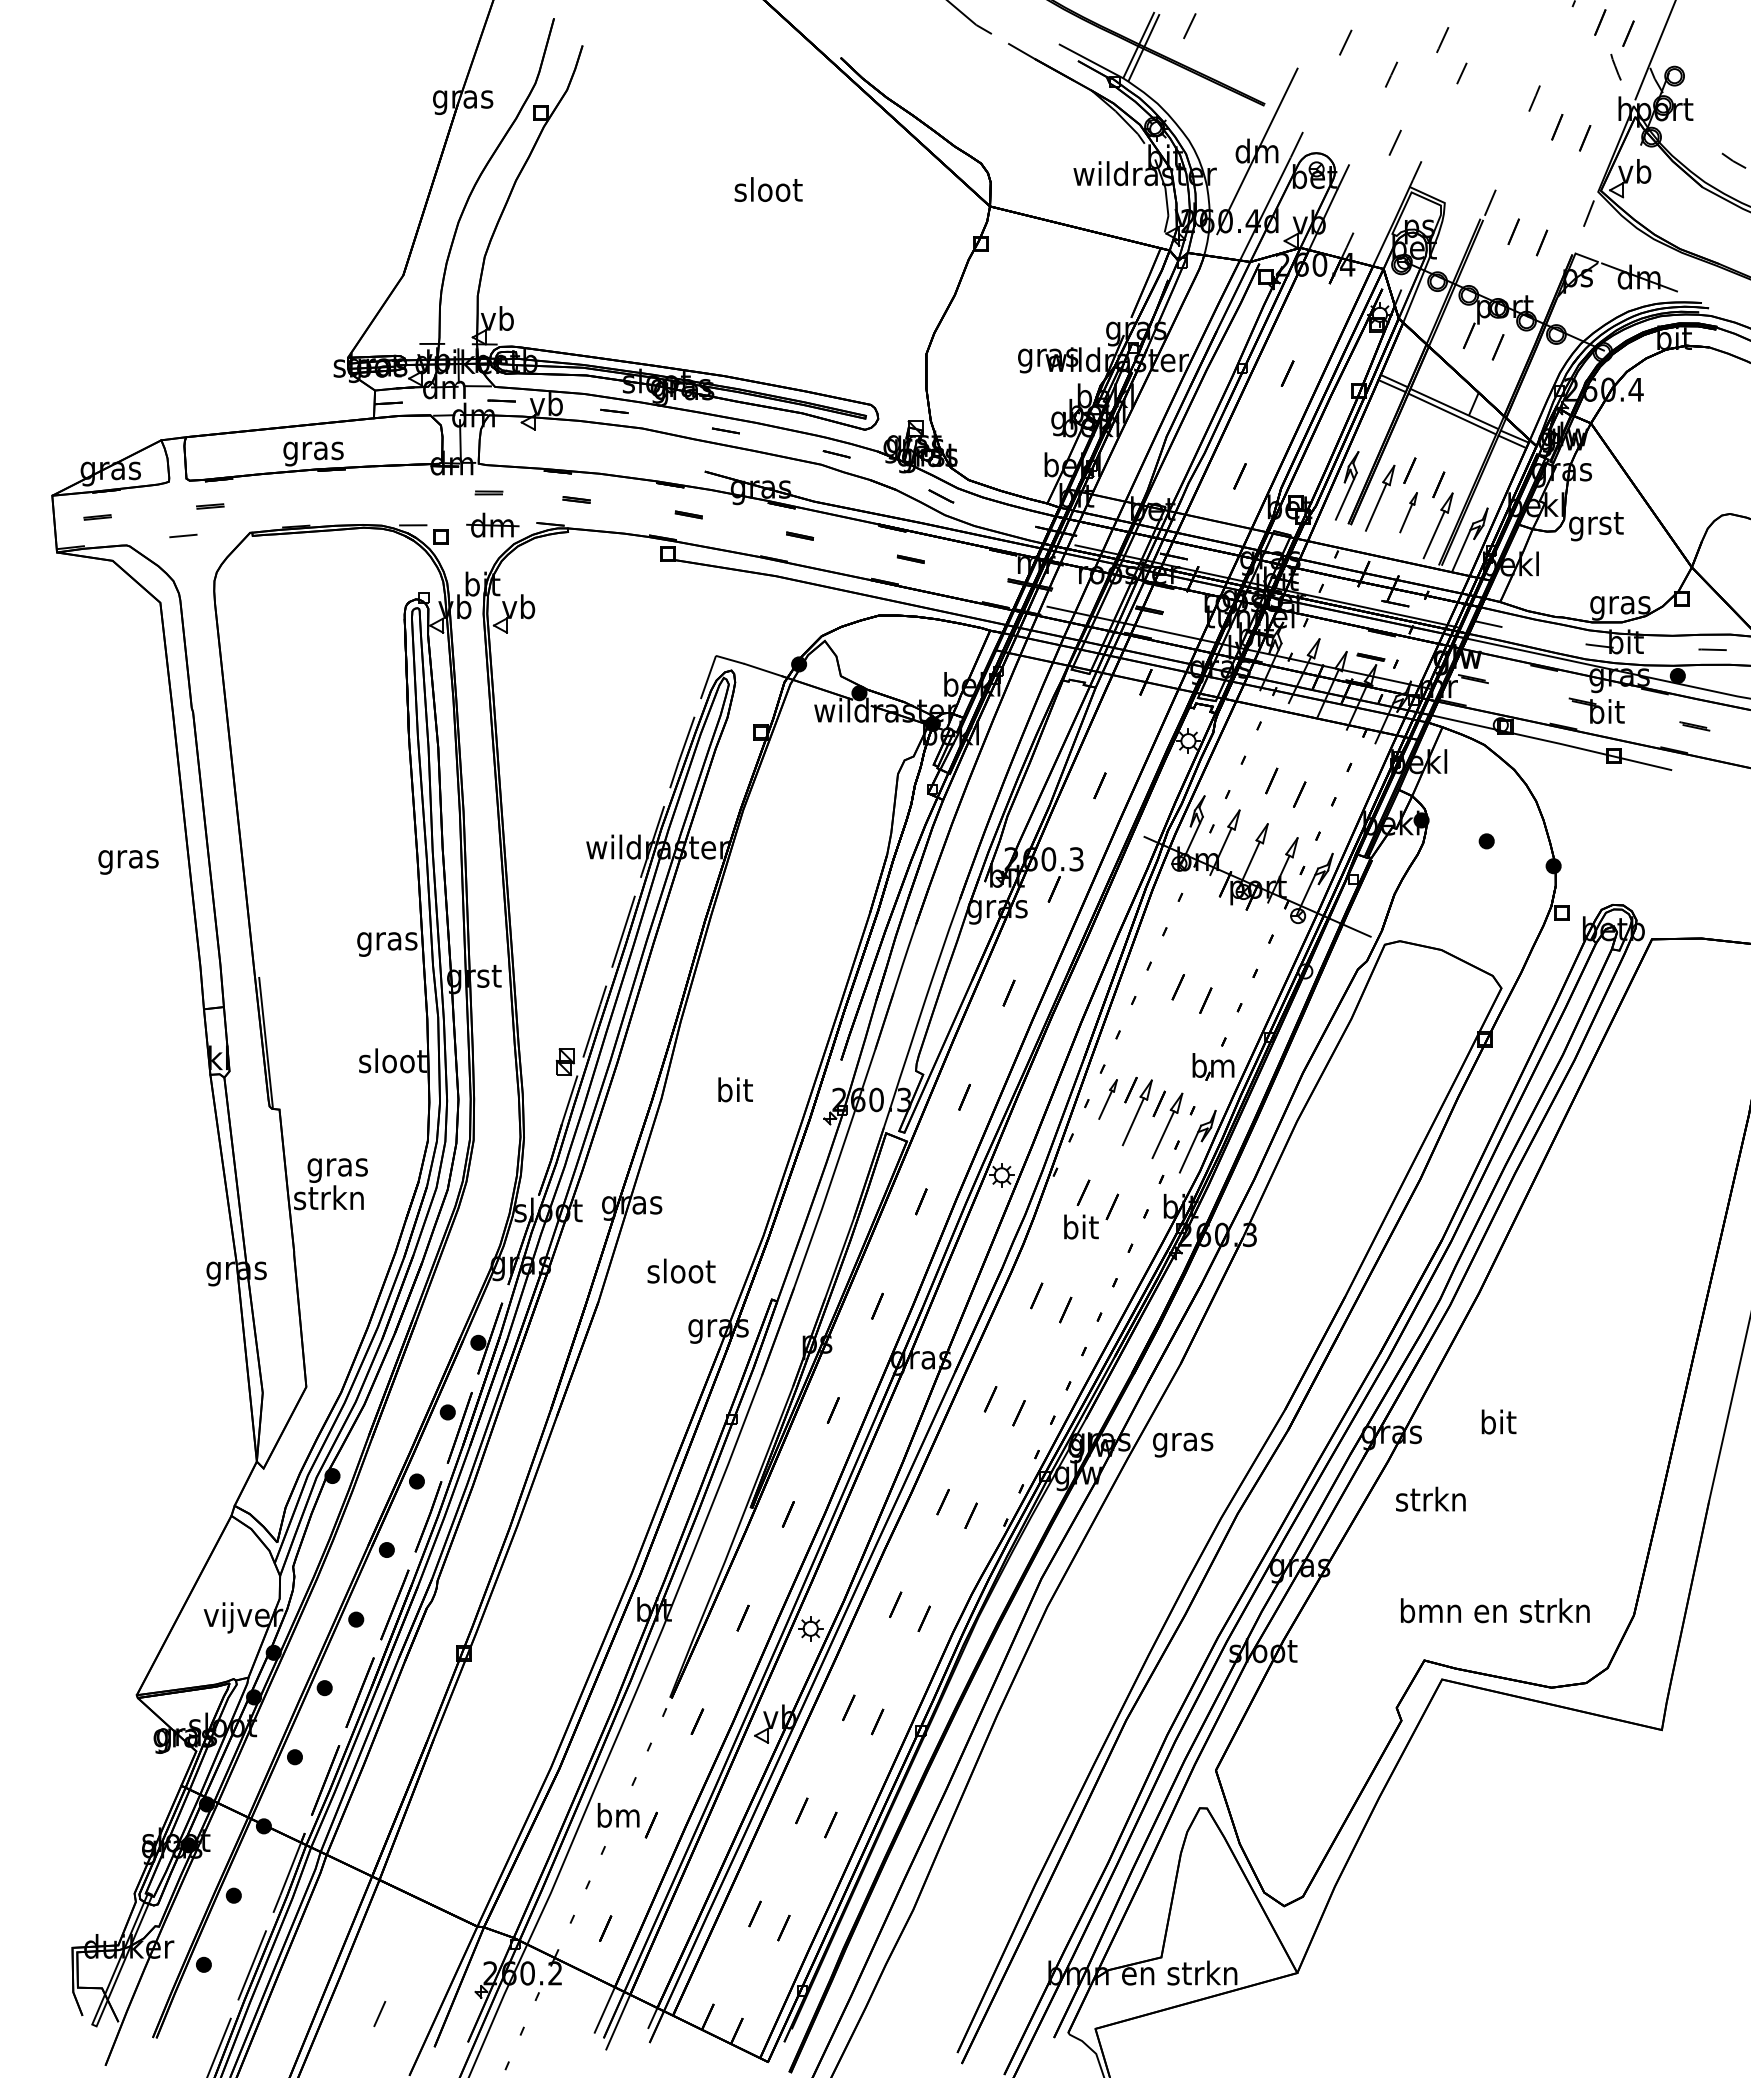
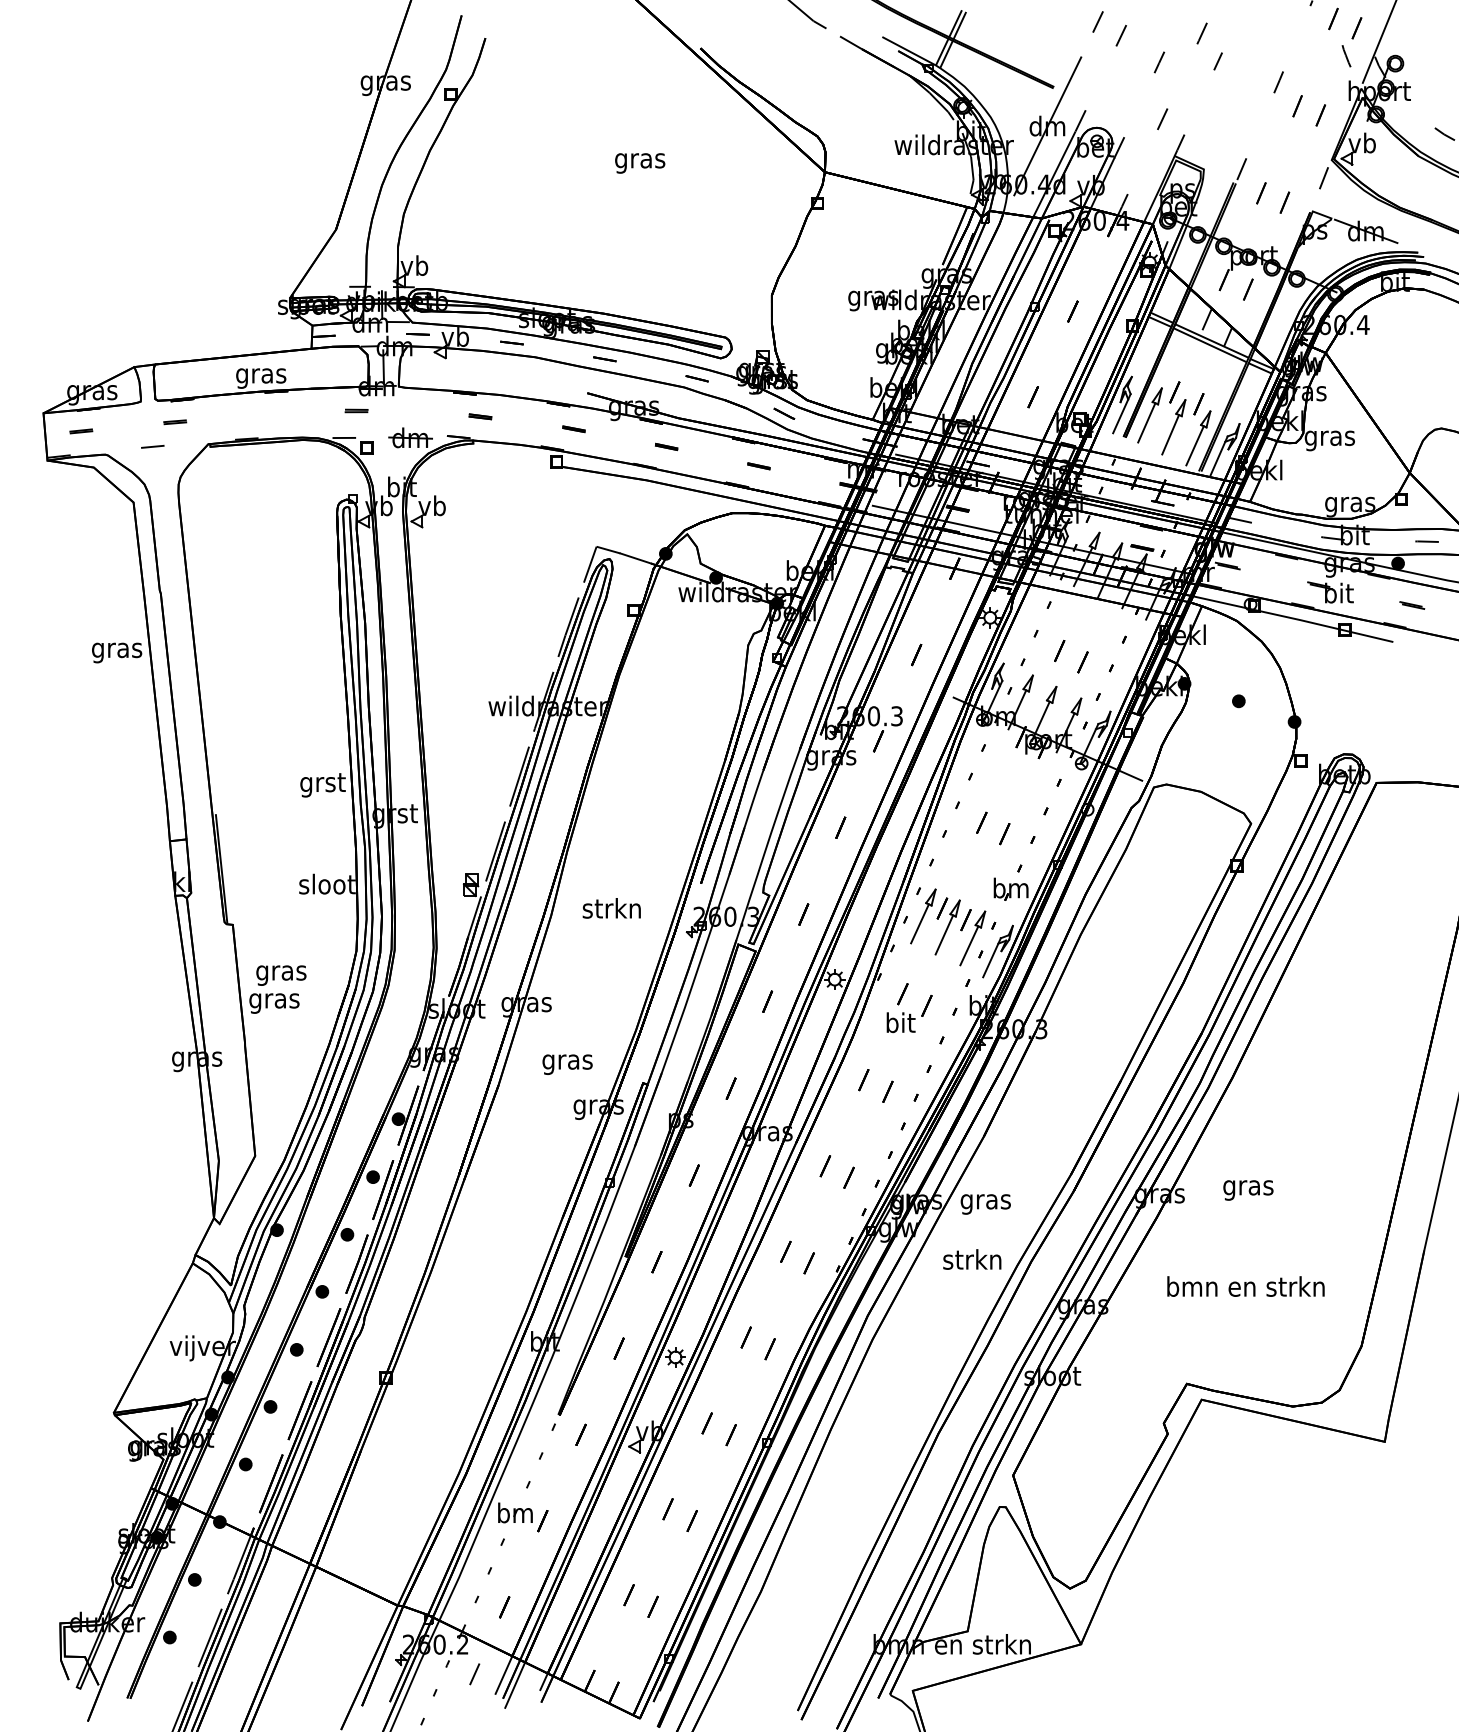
line: (1189, 26) -> (1097, 22), moved
text: (768, 192) -> (640, 160), sloot -> gras
line: (1447, 386) -> (1206, 322), added
part: (488, 492) -> (356, 410), moved
part: (1408, 512) -> (1173, 427), size x1.67
text: (1595, 526) -> (1329, 438), grst -> gras
text: (128, 862) -> (117, 653), moved
text: (387, 941) -> (322, 784), gras -> grst
text: (734, 1089) -> (612, 908), bit -> strkn
part: (1107, 1099) -> (922, 916), size x1.67
text: (328, 1200) -> (273, 1000), strkn -> gras
text: (681, 1273) -> (567, 1061), sloot -> gras
text: (1498, 1424) -> (1248, 1187), bit -> gras
text: (1430, 1498) -> (971, 1258), moved
text: (1495, 1610) -> (1246, 1286), moved
line: (379, 2014) -> (474, 1674), moved

